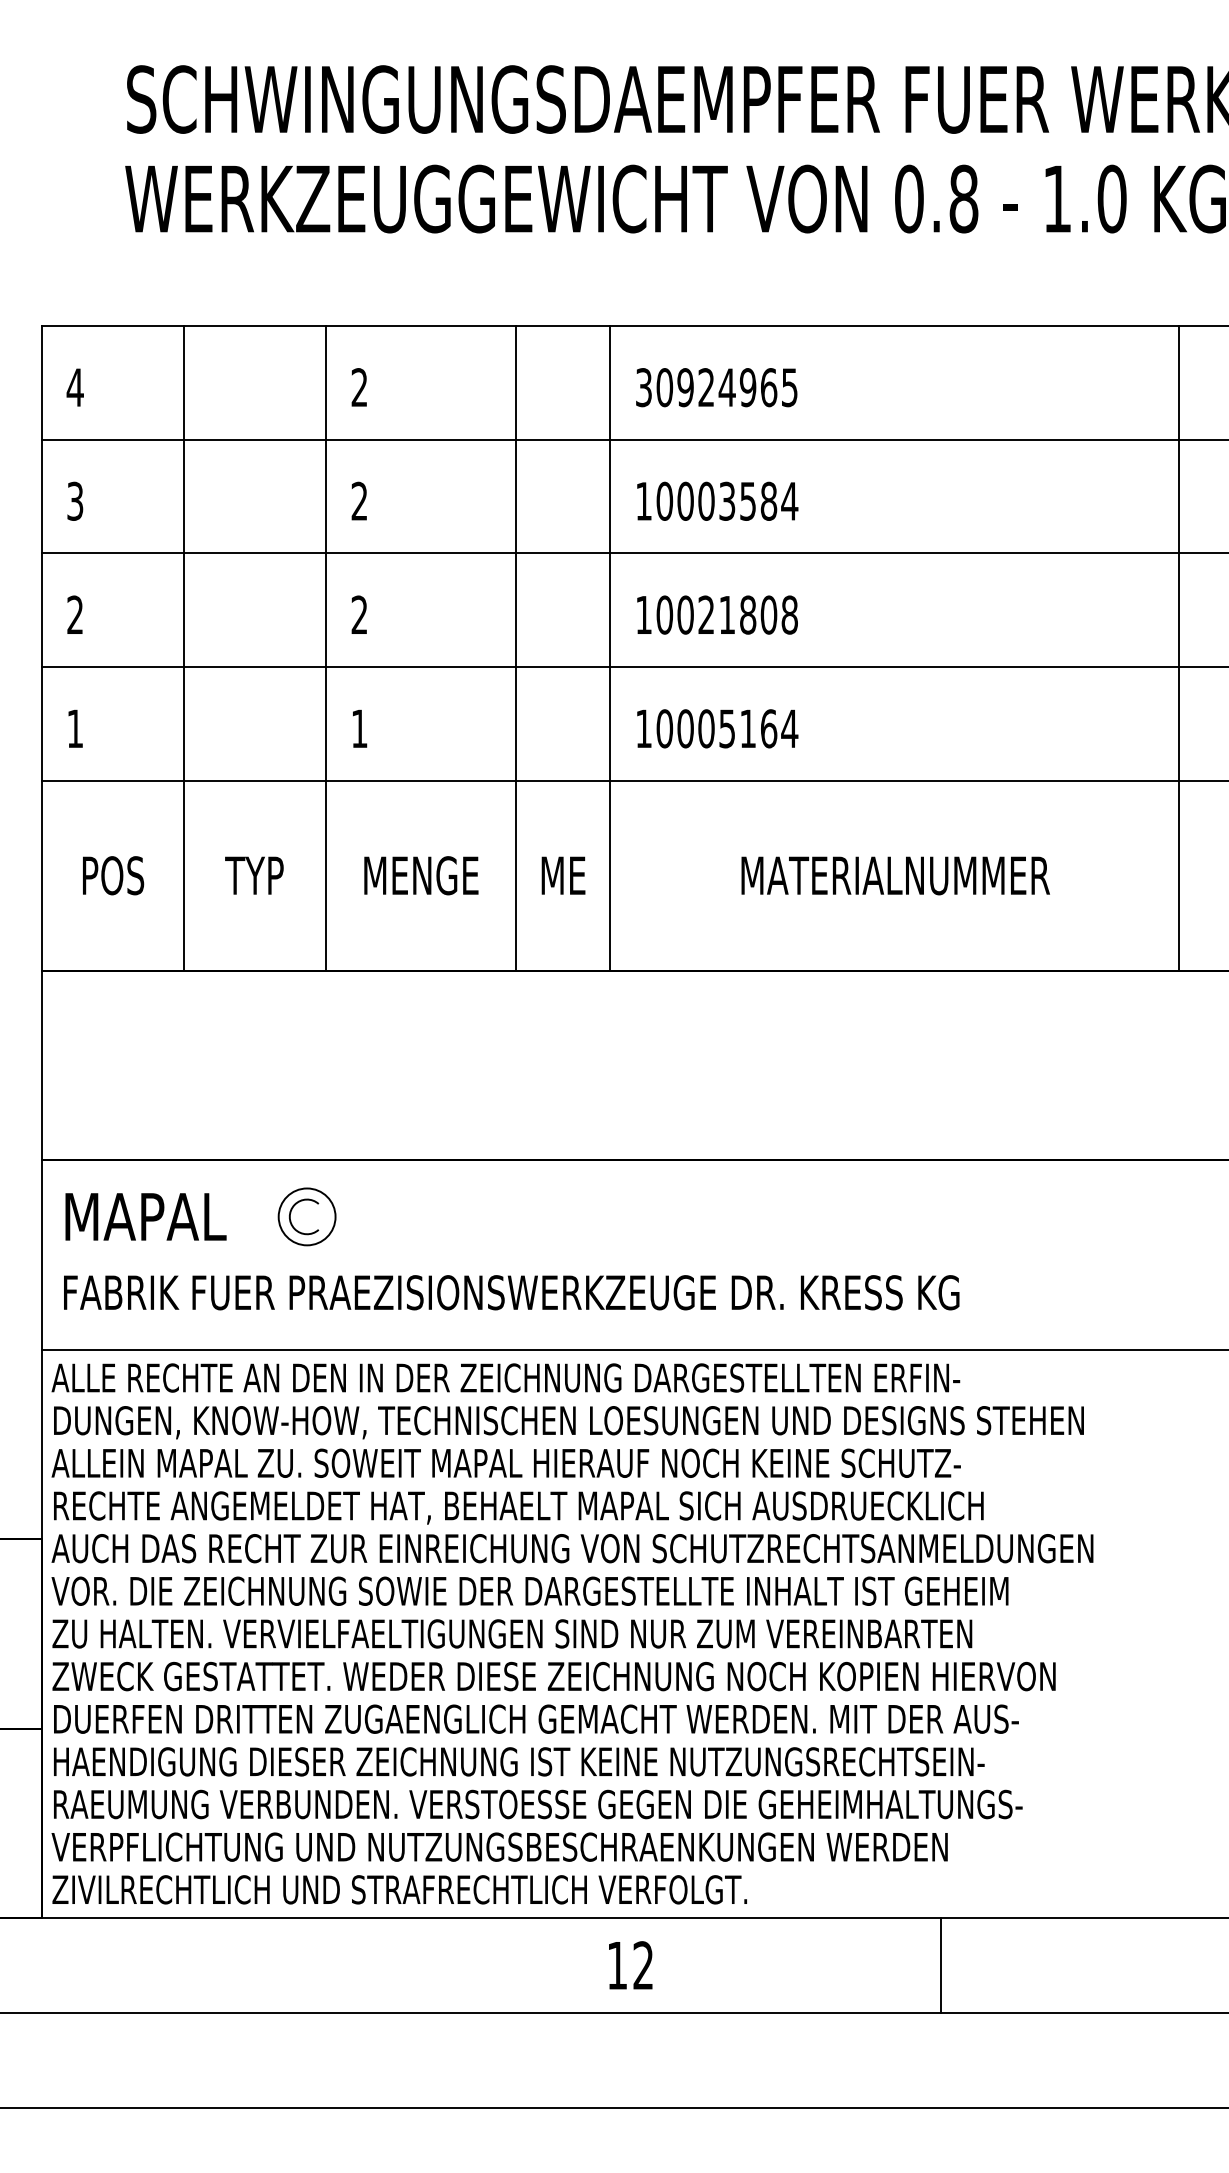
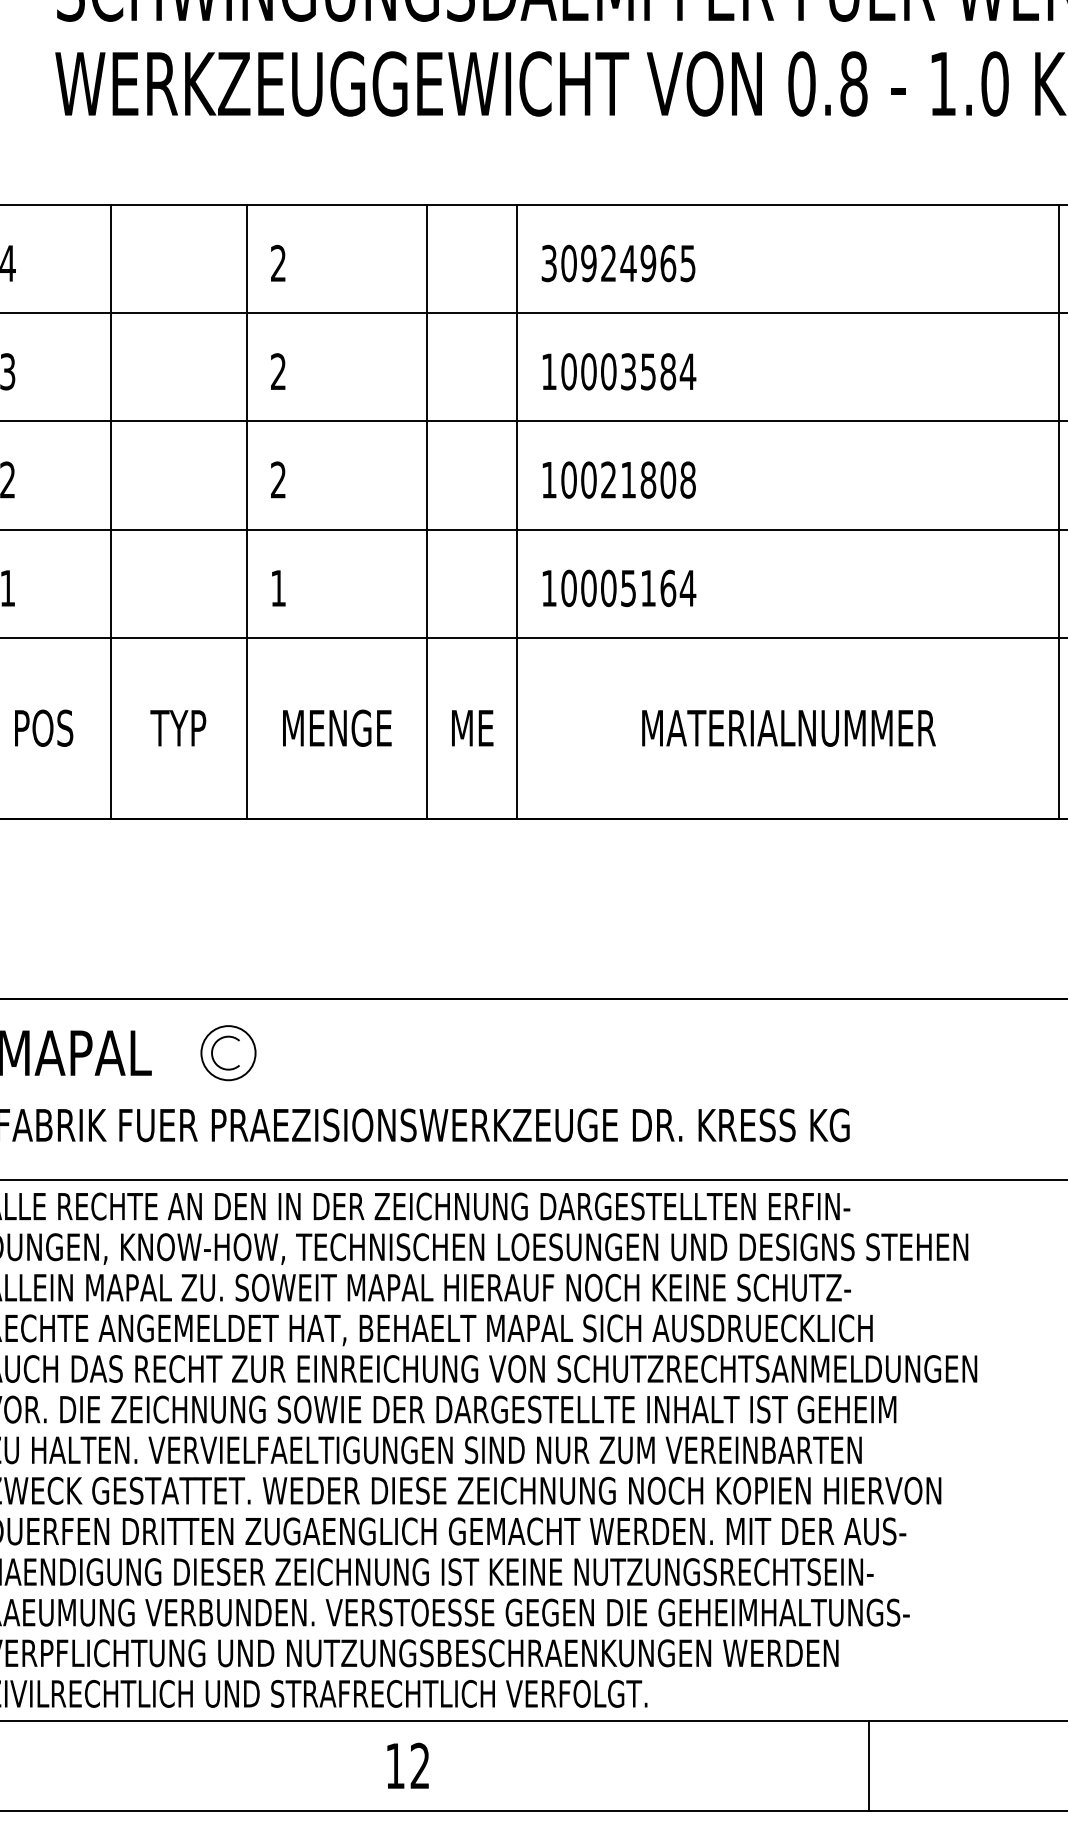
text: (630, 1965) -> (407, 1765), moved
line: (941, 1965) -> (869, 1765), moved

